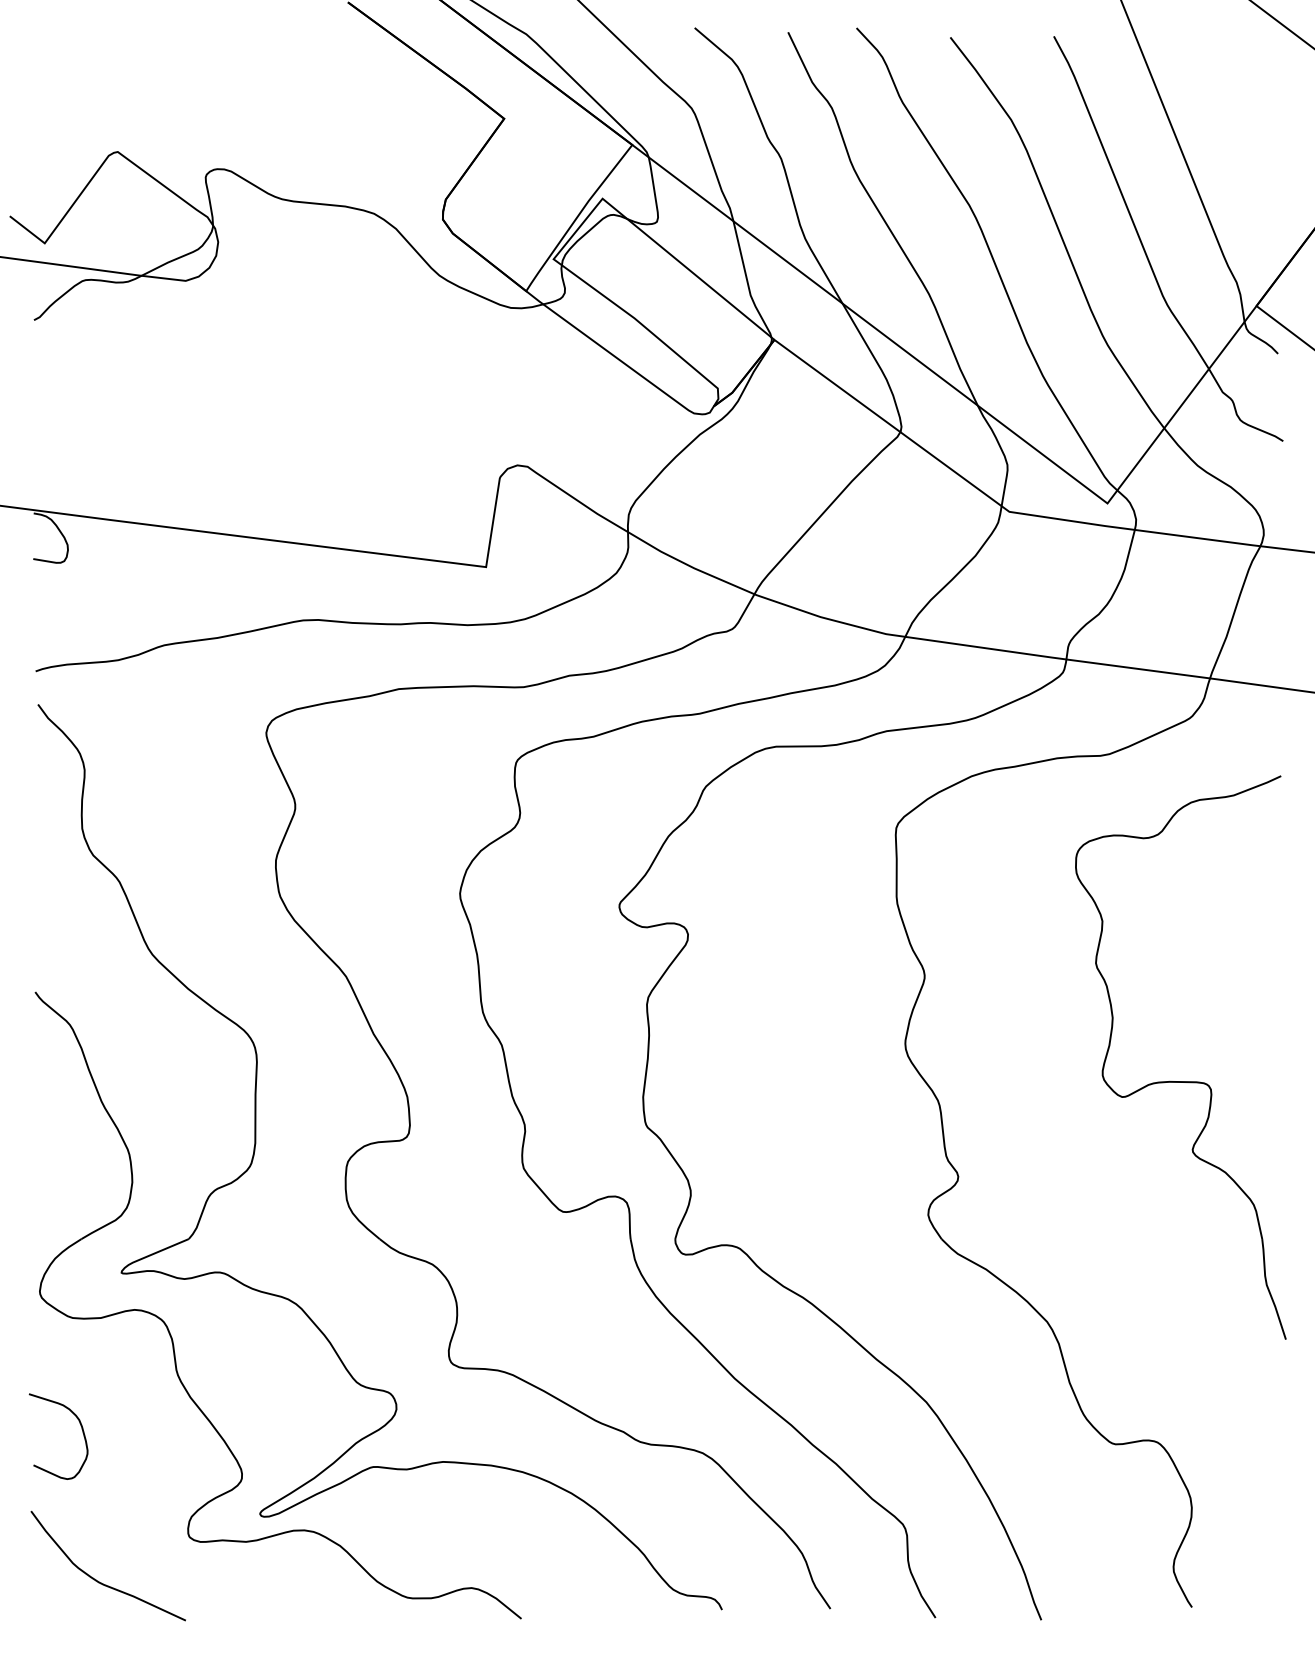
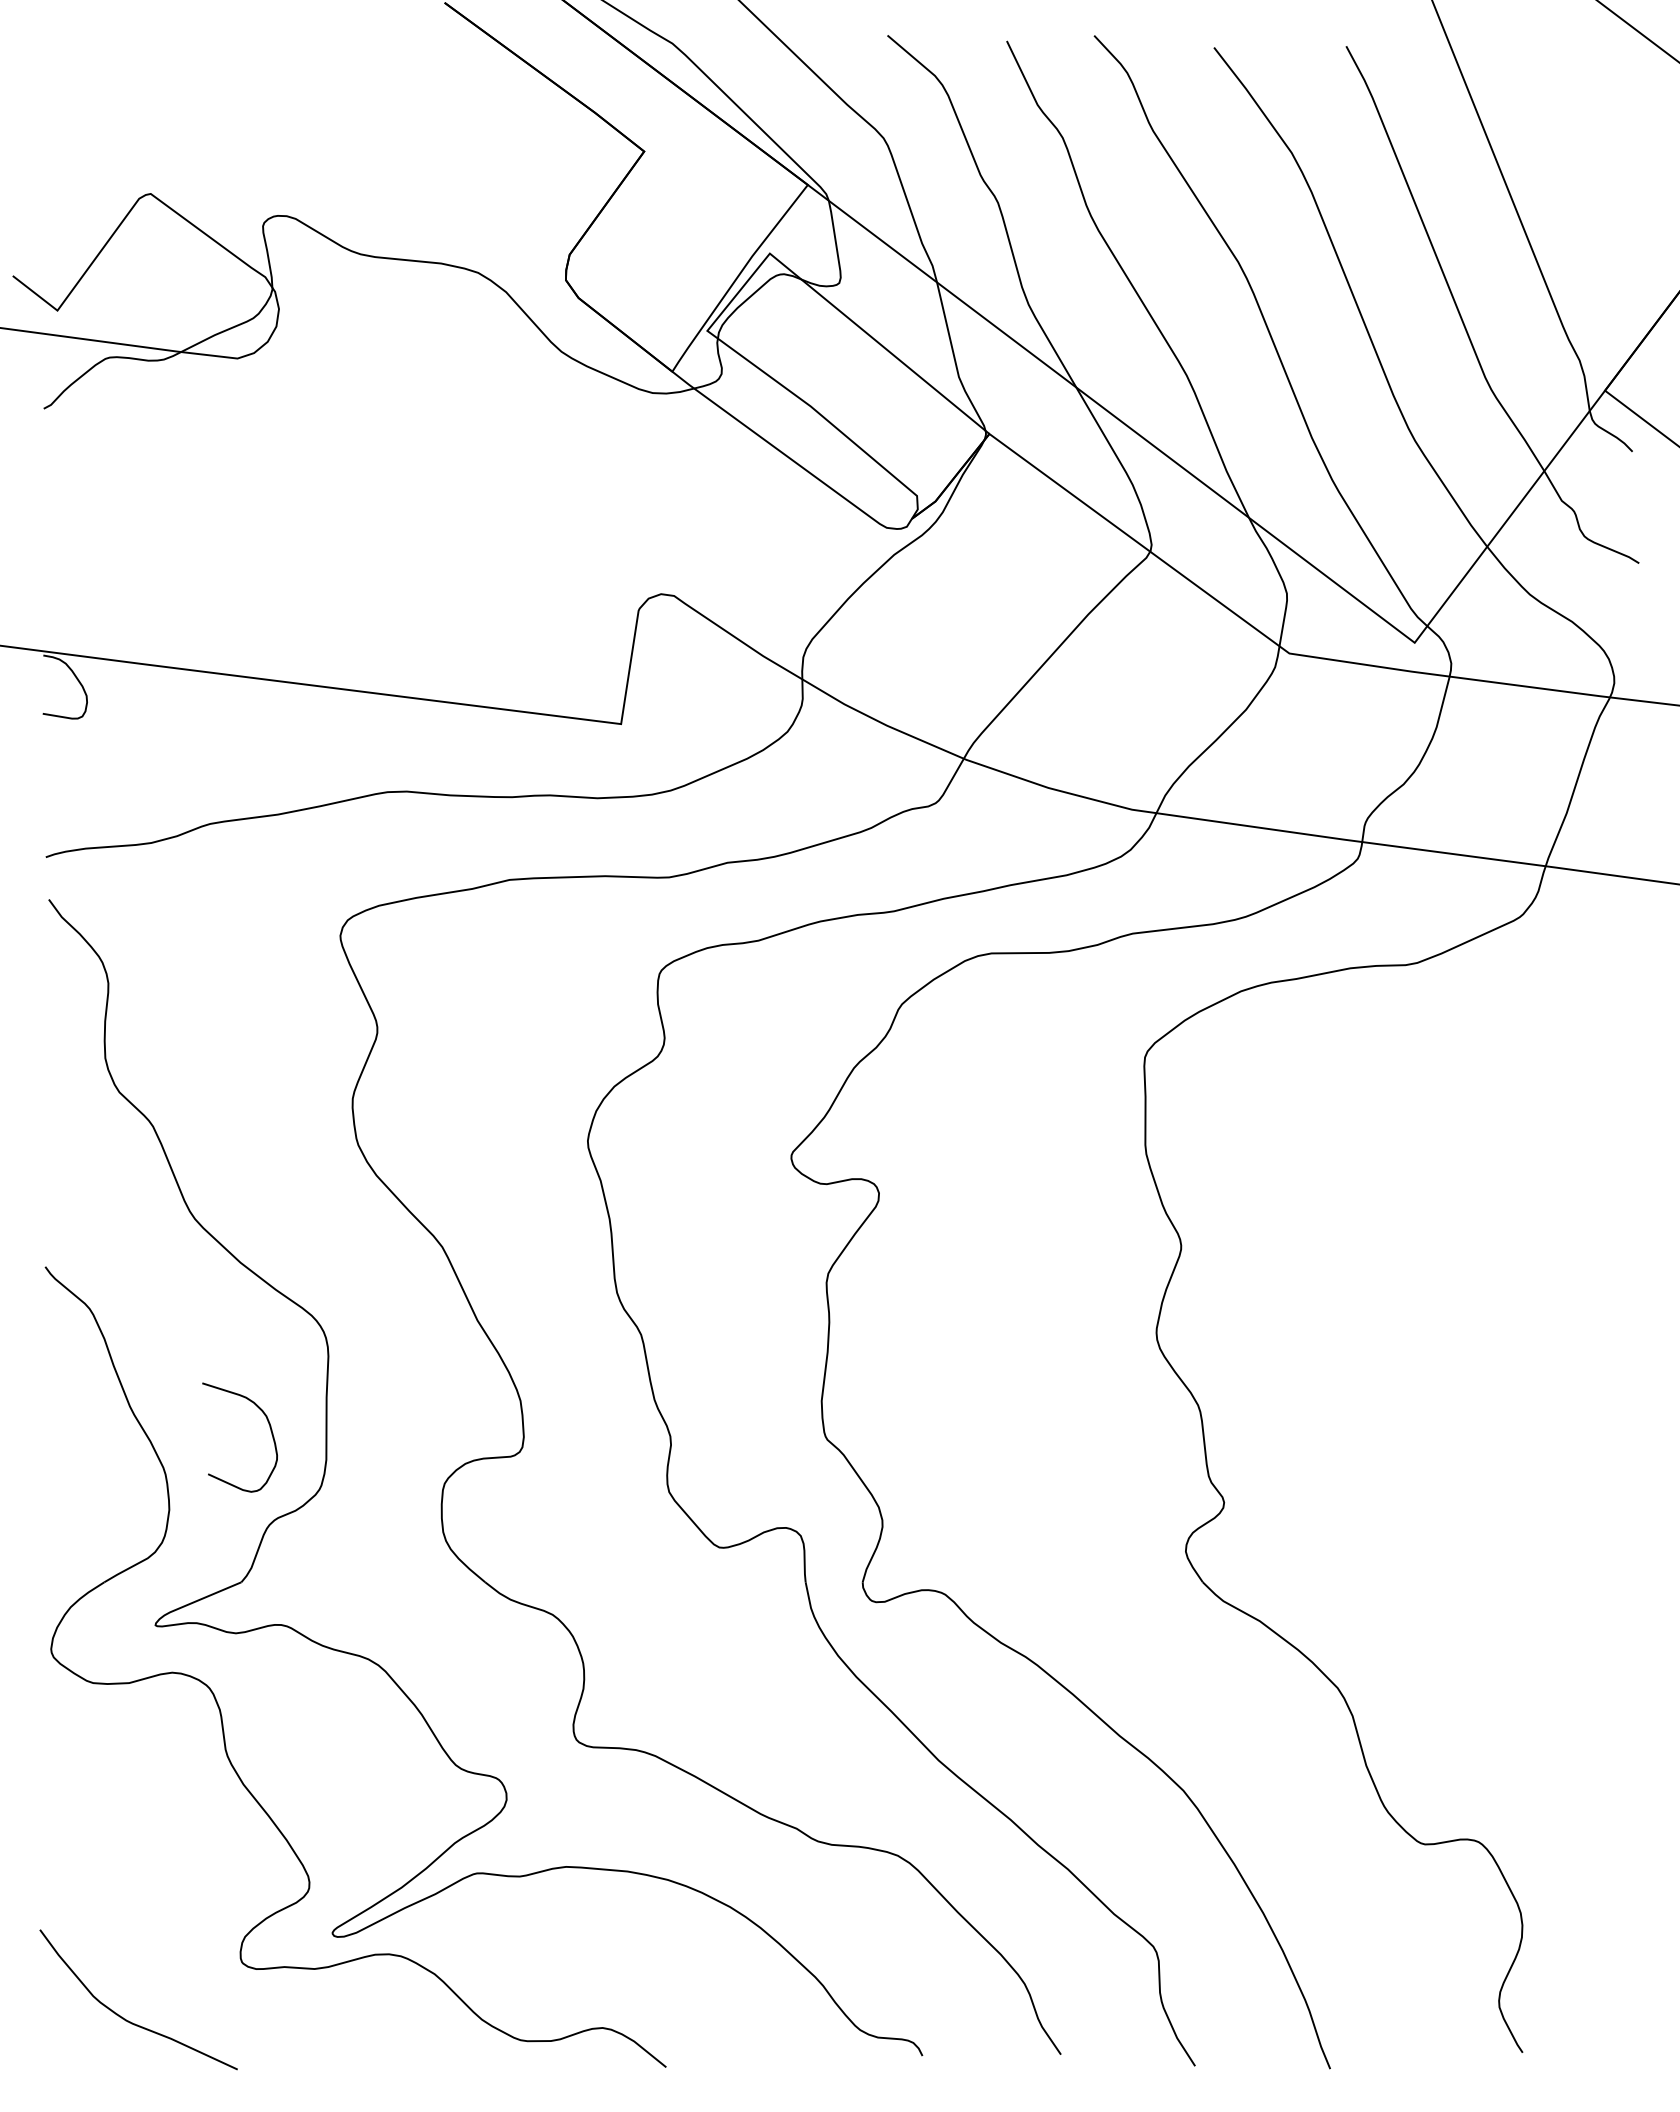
part: (1180, 1081) -> (1508, 1380), removed
curve: (82, 1431) -> (270, 1431), moved

